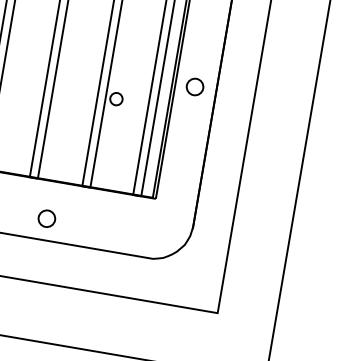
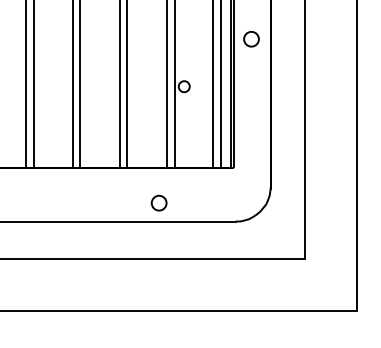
part: (195, 87) -> (251, 39), moved
part: (46, 217) -> (158, 202), moved

